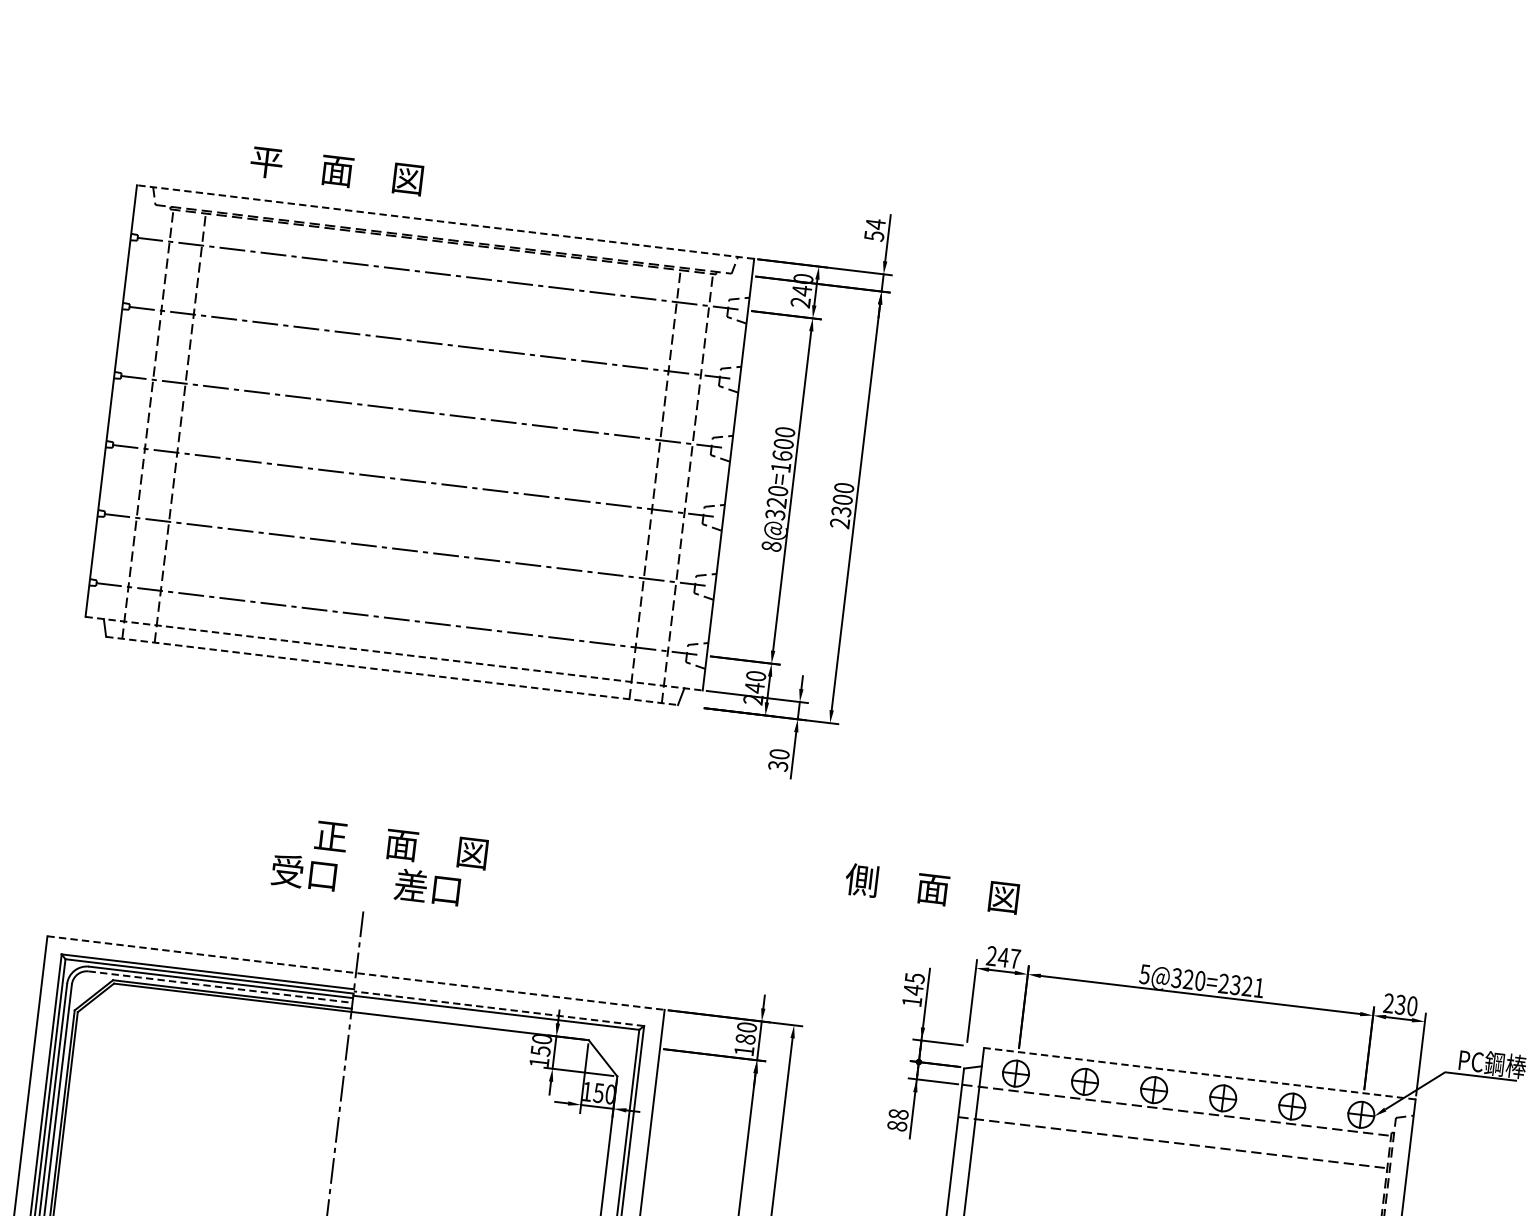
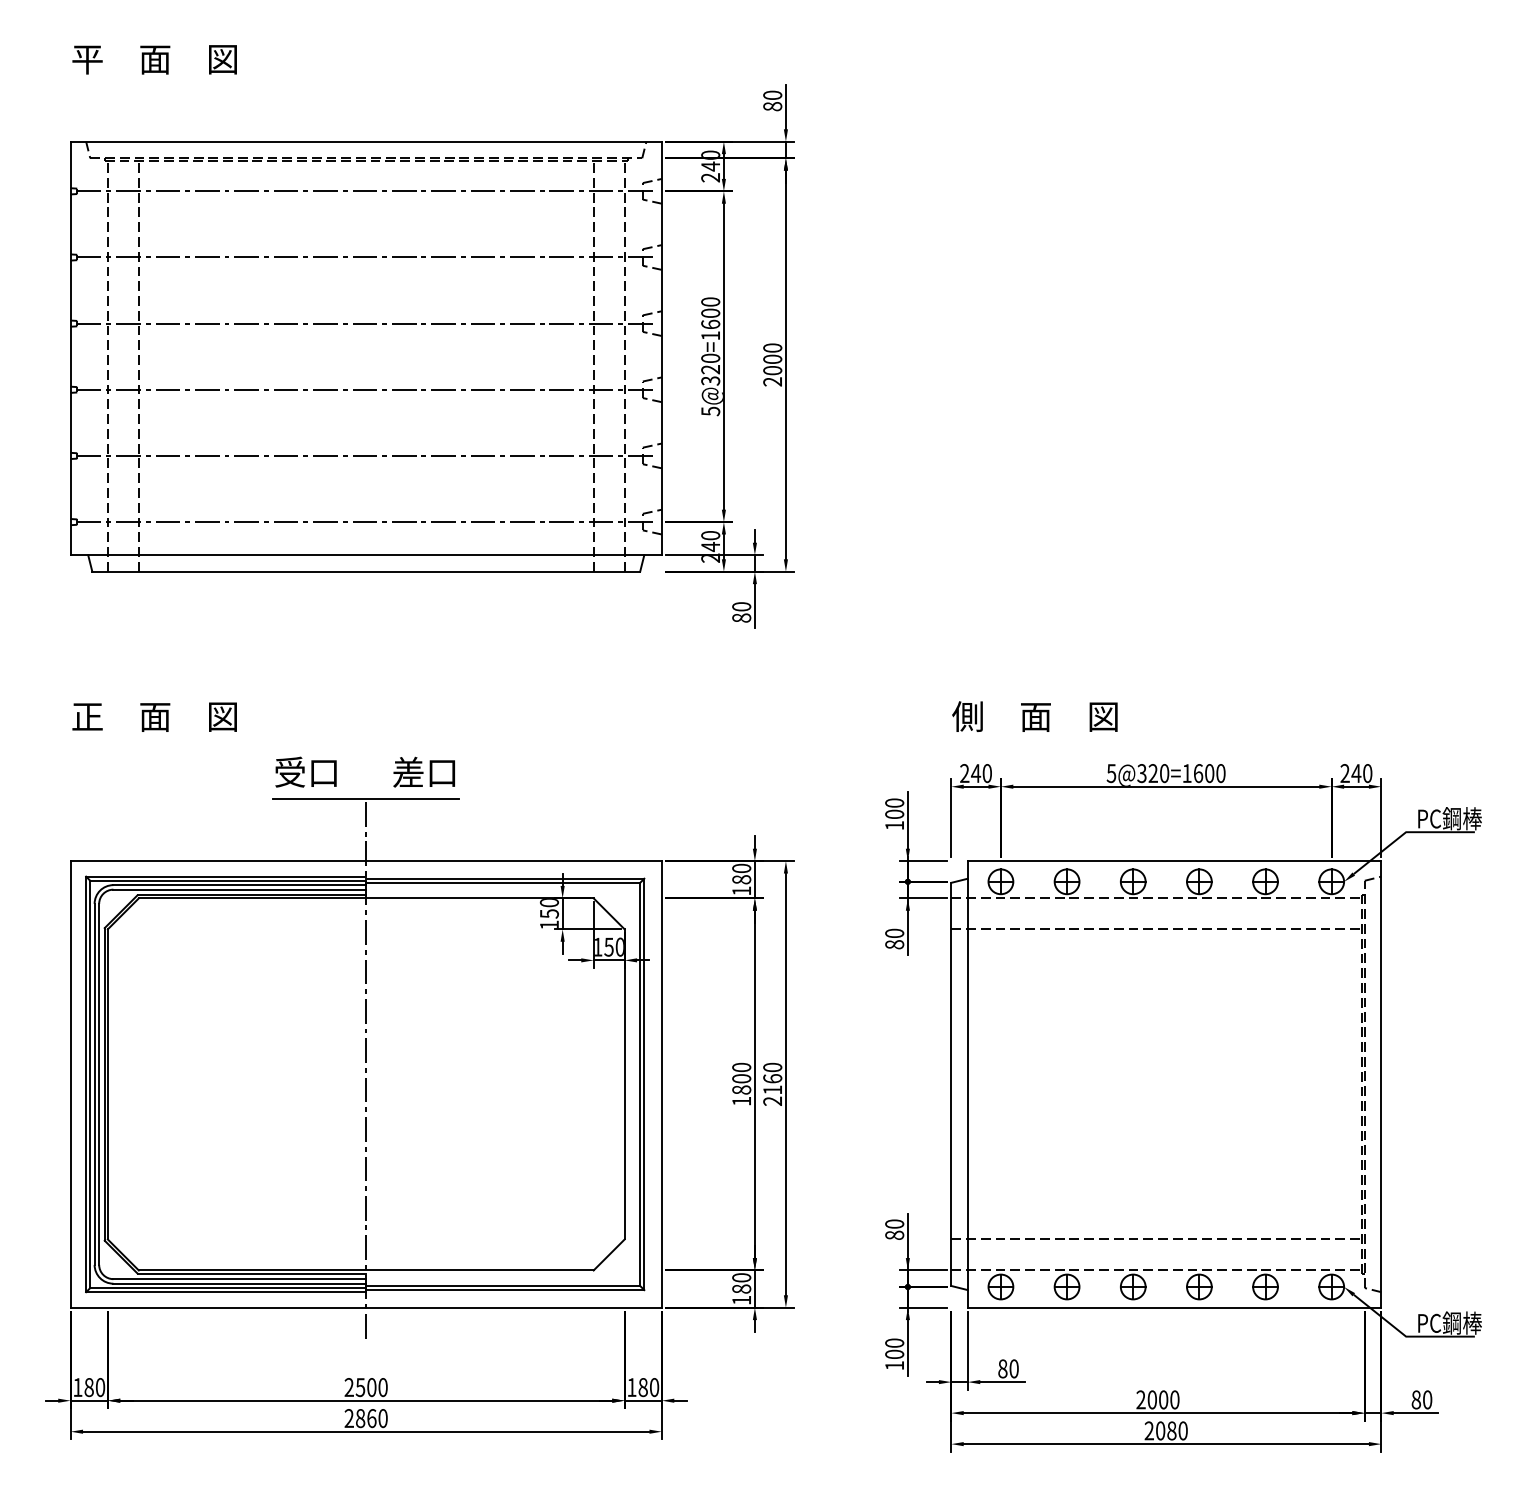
text: (336, 170) -> (154, 59), moved
line: (445, 221) -> (366, 141), dashed -> solid
text: (874, 229) -> (772, 100), 54 -> 80
text: (841, 511) -> (772, 370), 2300 -> 2000
text: (771, 546) -> (710, 411), 8@320=1600 -> 5@320=1600
line: (394, 654) -> (366, 555), dashed -> solid
line: (392, 670) -> (366, 571), dashed -> solid
text: (778, 765) -> (741, 617), 30 -> 80
text: (401, 844) -> (154, 716), moved
text: (931, 888) -> (1034, 716), moved
line: (363, 908) -> (366, 799), added
text: (1014, 958) -> (986, 773), 247 -> 240
line: (356, 973) -> (366, 861), dashed -> solid
text: (914, 983) -> (894, 808), 145 -> 100
text: (1240, 985) -> (1203, 773), 5@320=2321 -> 5@320=1600
line: (221, 987) -> (240, 889), dashed -> solid
text: (1400, 1004) -> (1356, 773), 230 -> 240
line: (498, 1008) -> (504, 878), dashed -> solid
line: (1199, 1074) -> (1174, 861), dashed -> solid
text: (898, 1114) -> (894, 933), 88 -> 80

